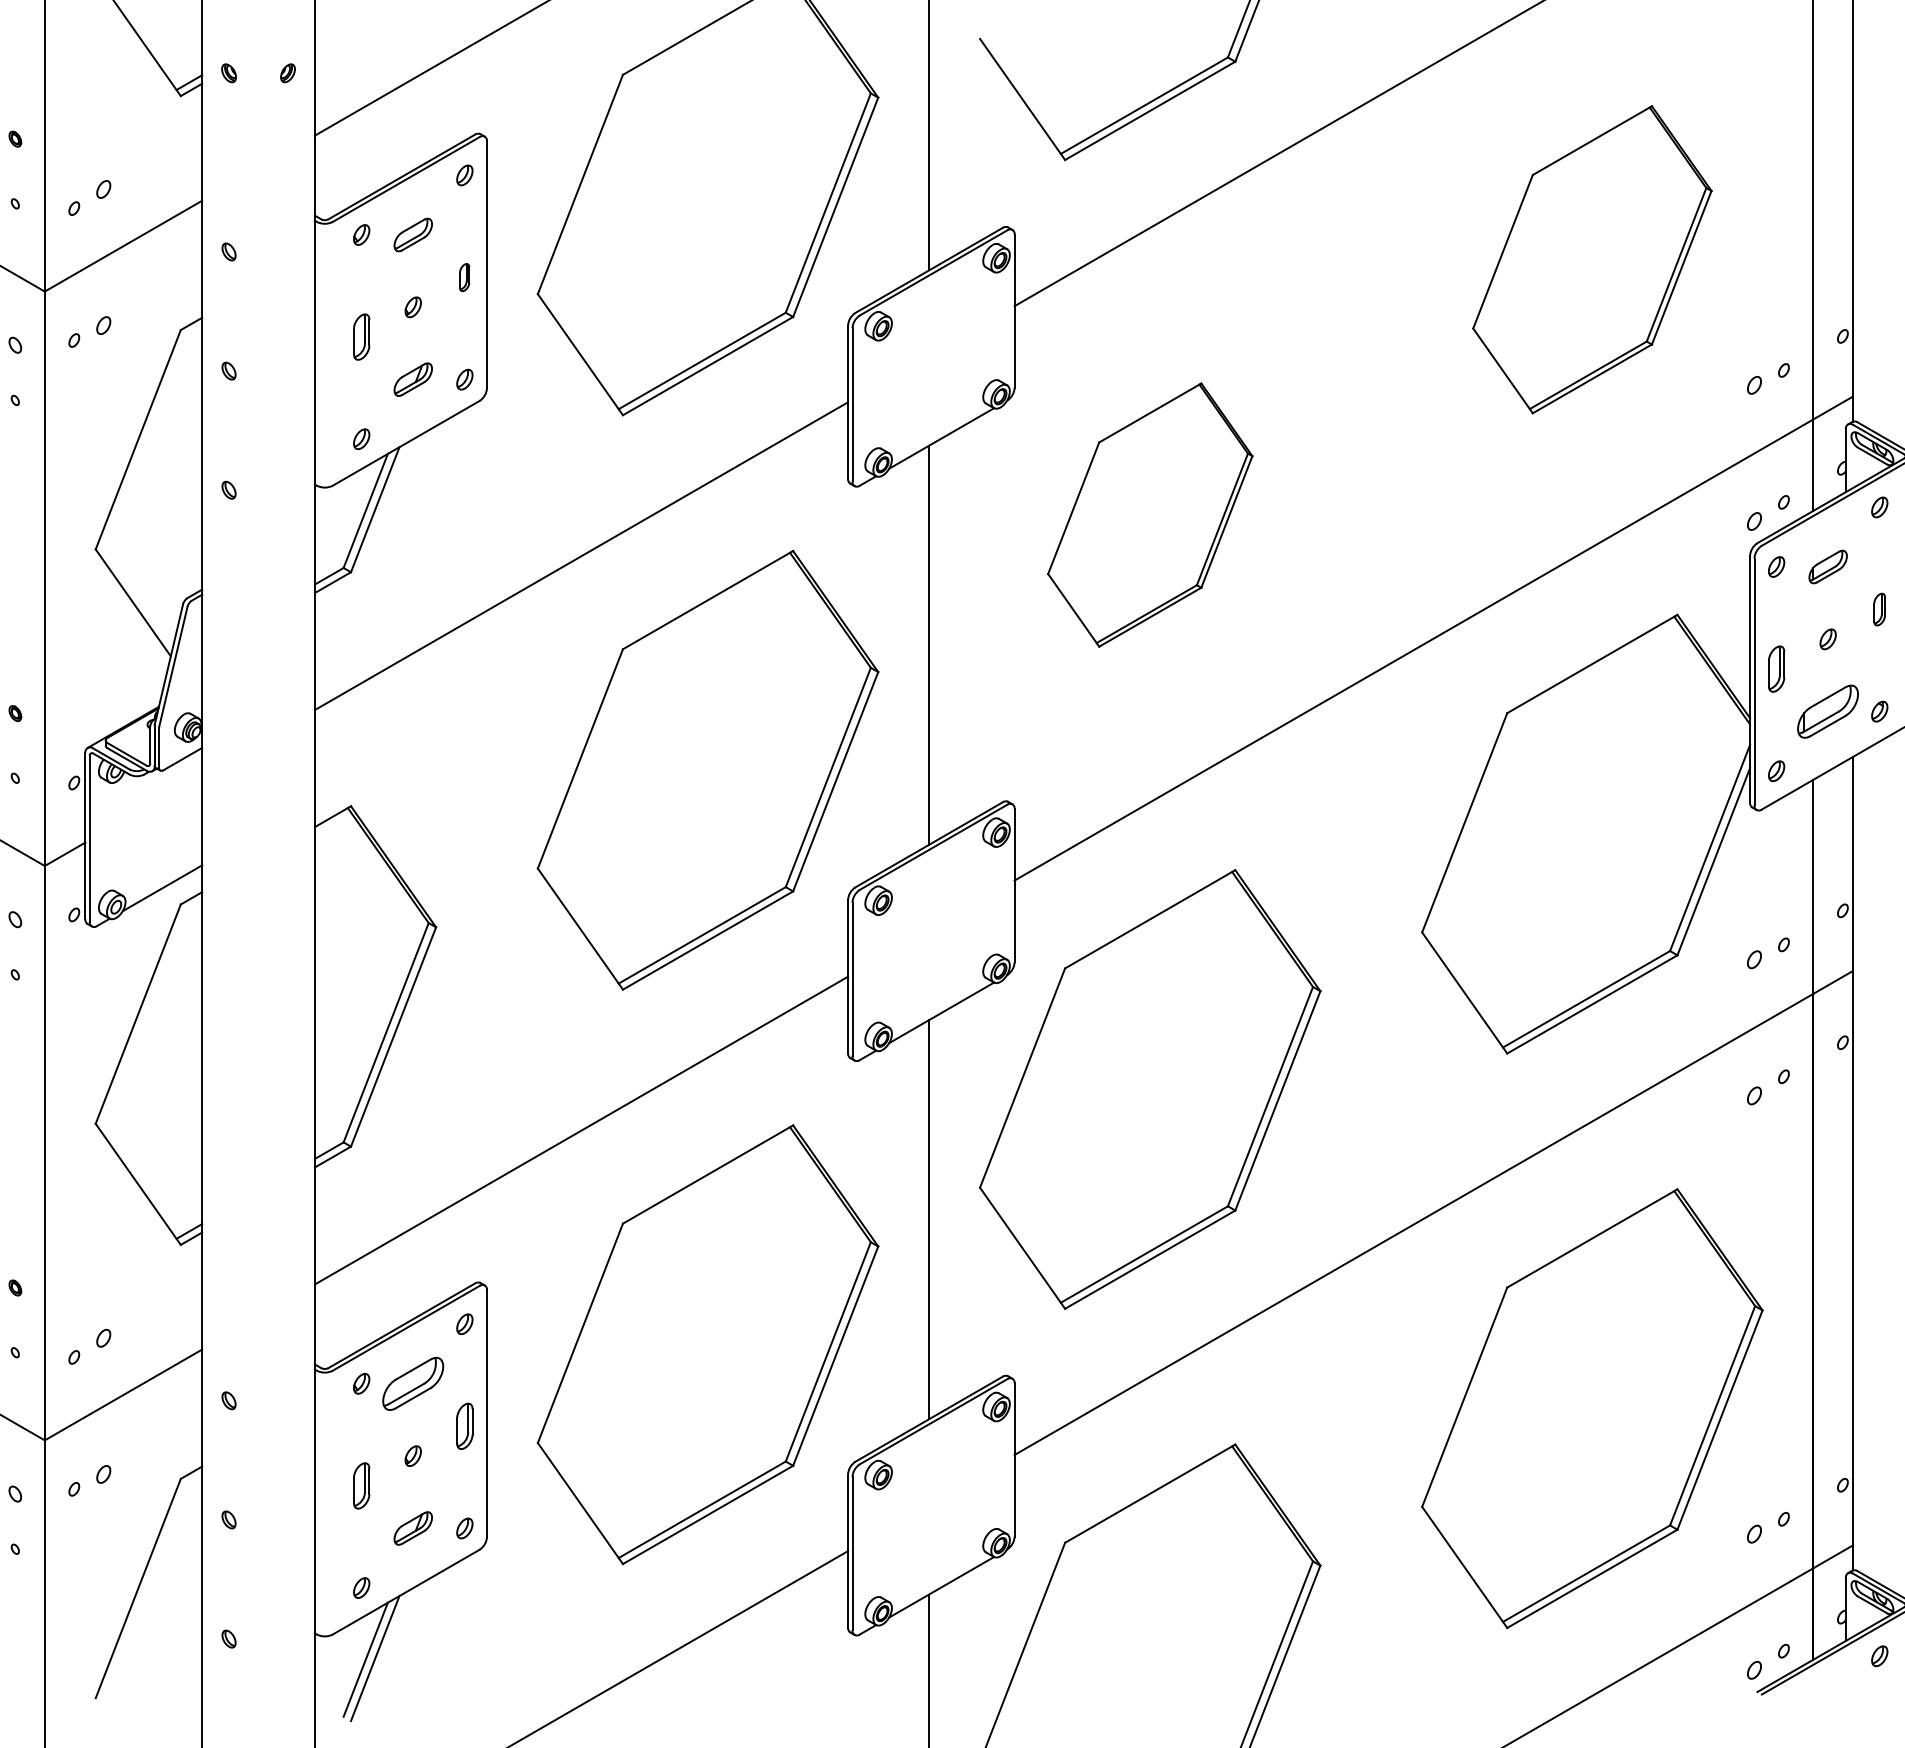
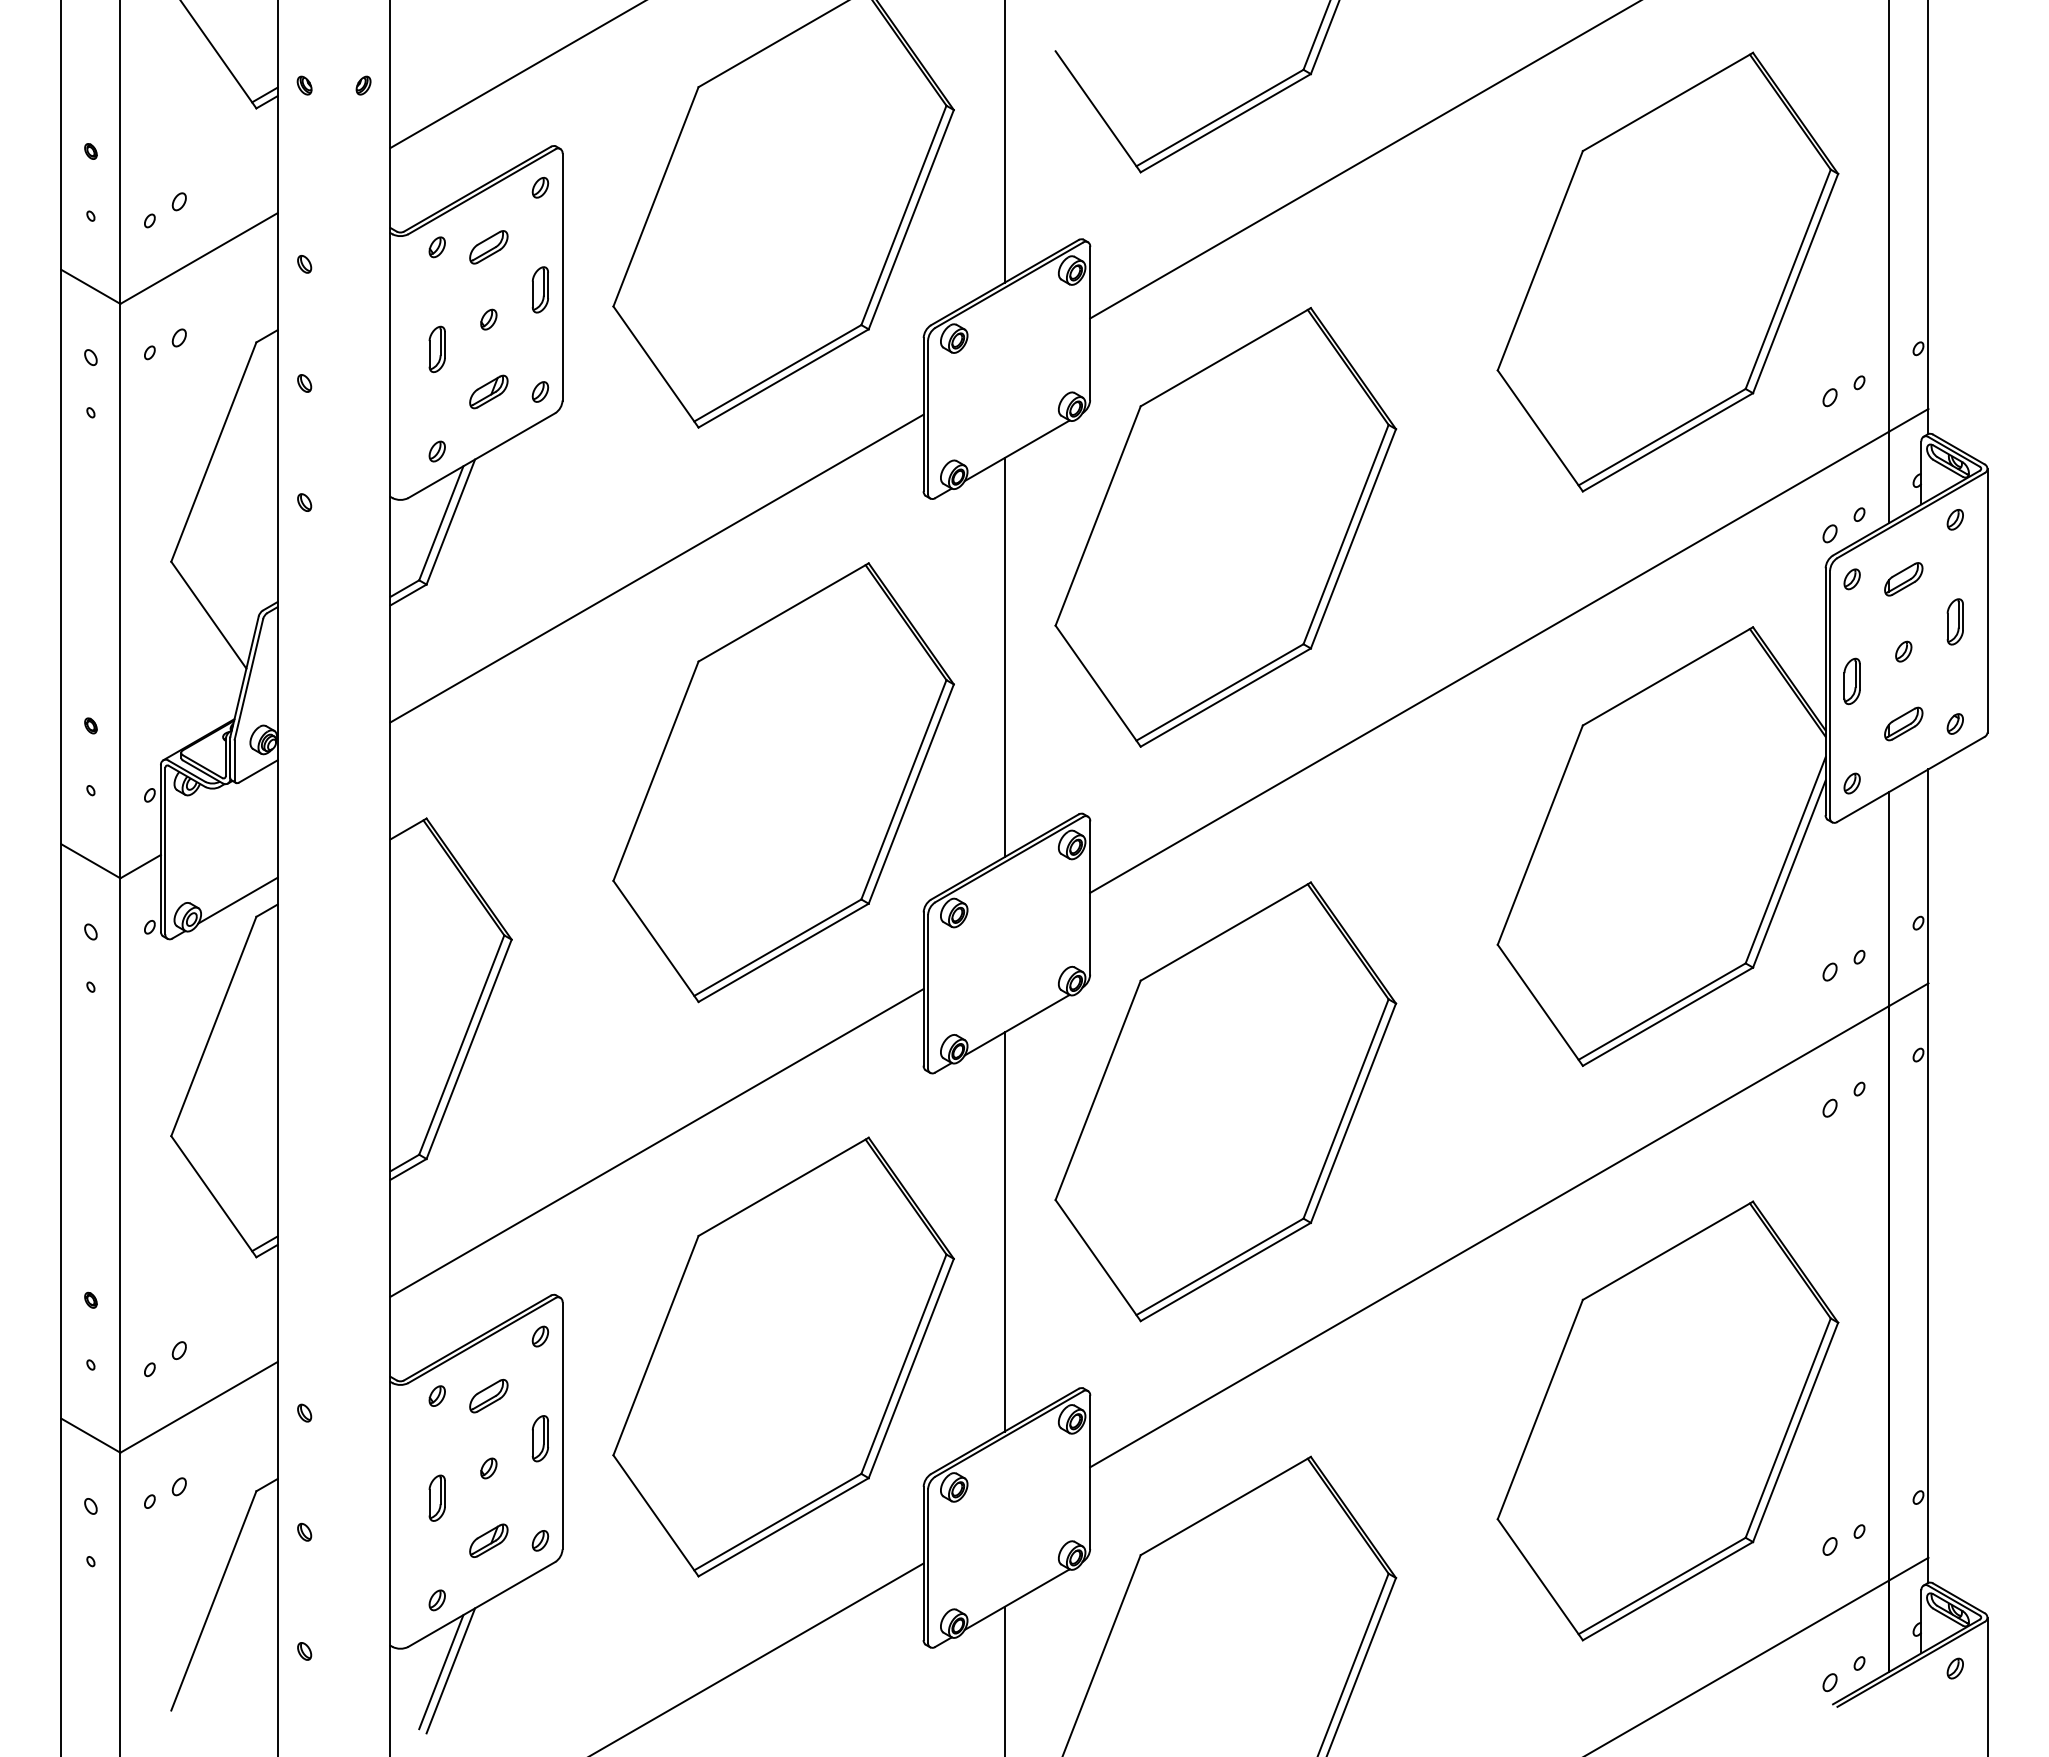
part: (1591, 259) -> (1667, 271), size x1.43
part: (463, 277) -> (539, 289), size x1.67
part: (1149, 515) -> (1225, 527), size x1.67
part: (1878, 609) -> (1954, 621), size x1.43
part: (1827, 711) -> (1903, 723), size x0.62
part: (412, 1383) -> (488, 1395), size x0.62

